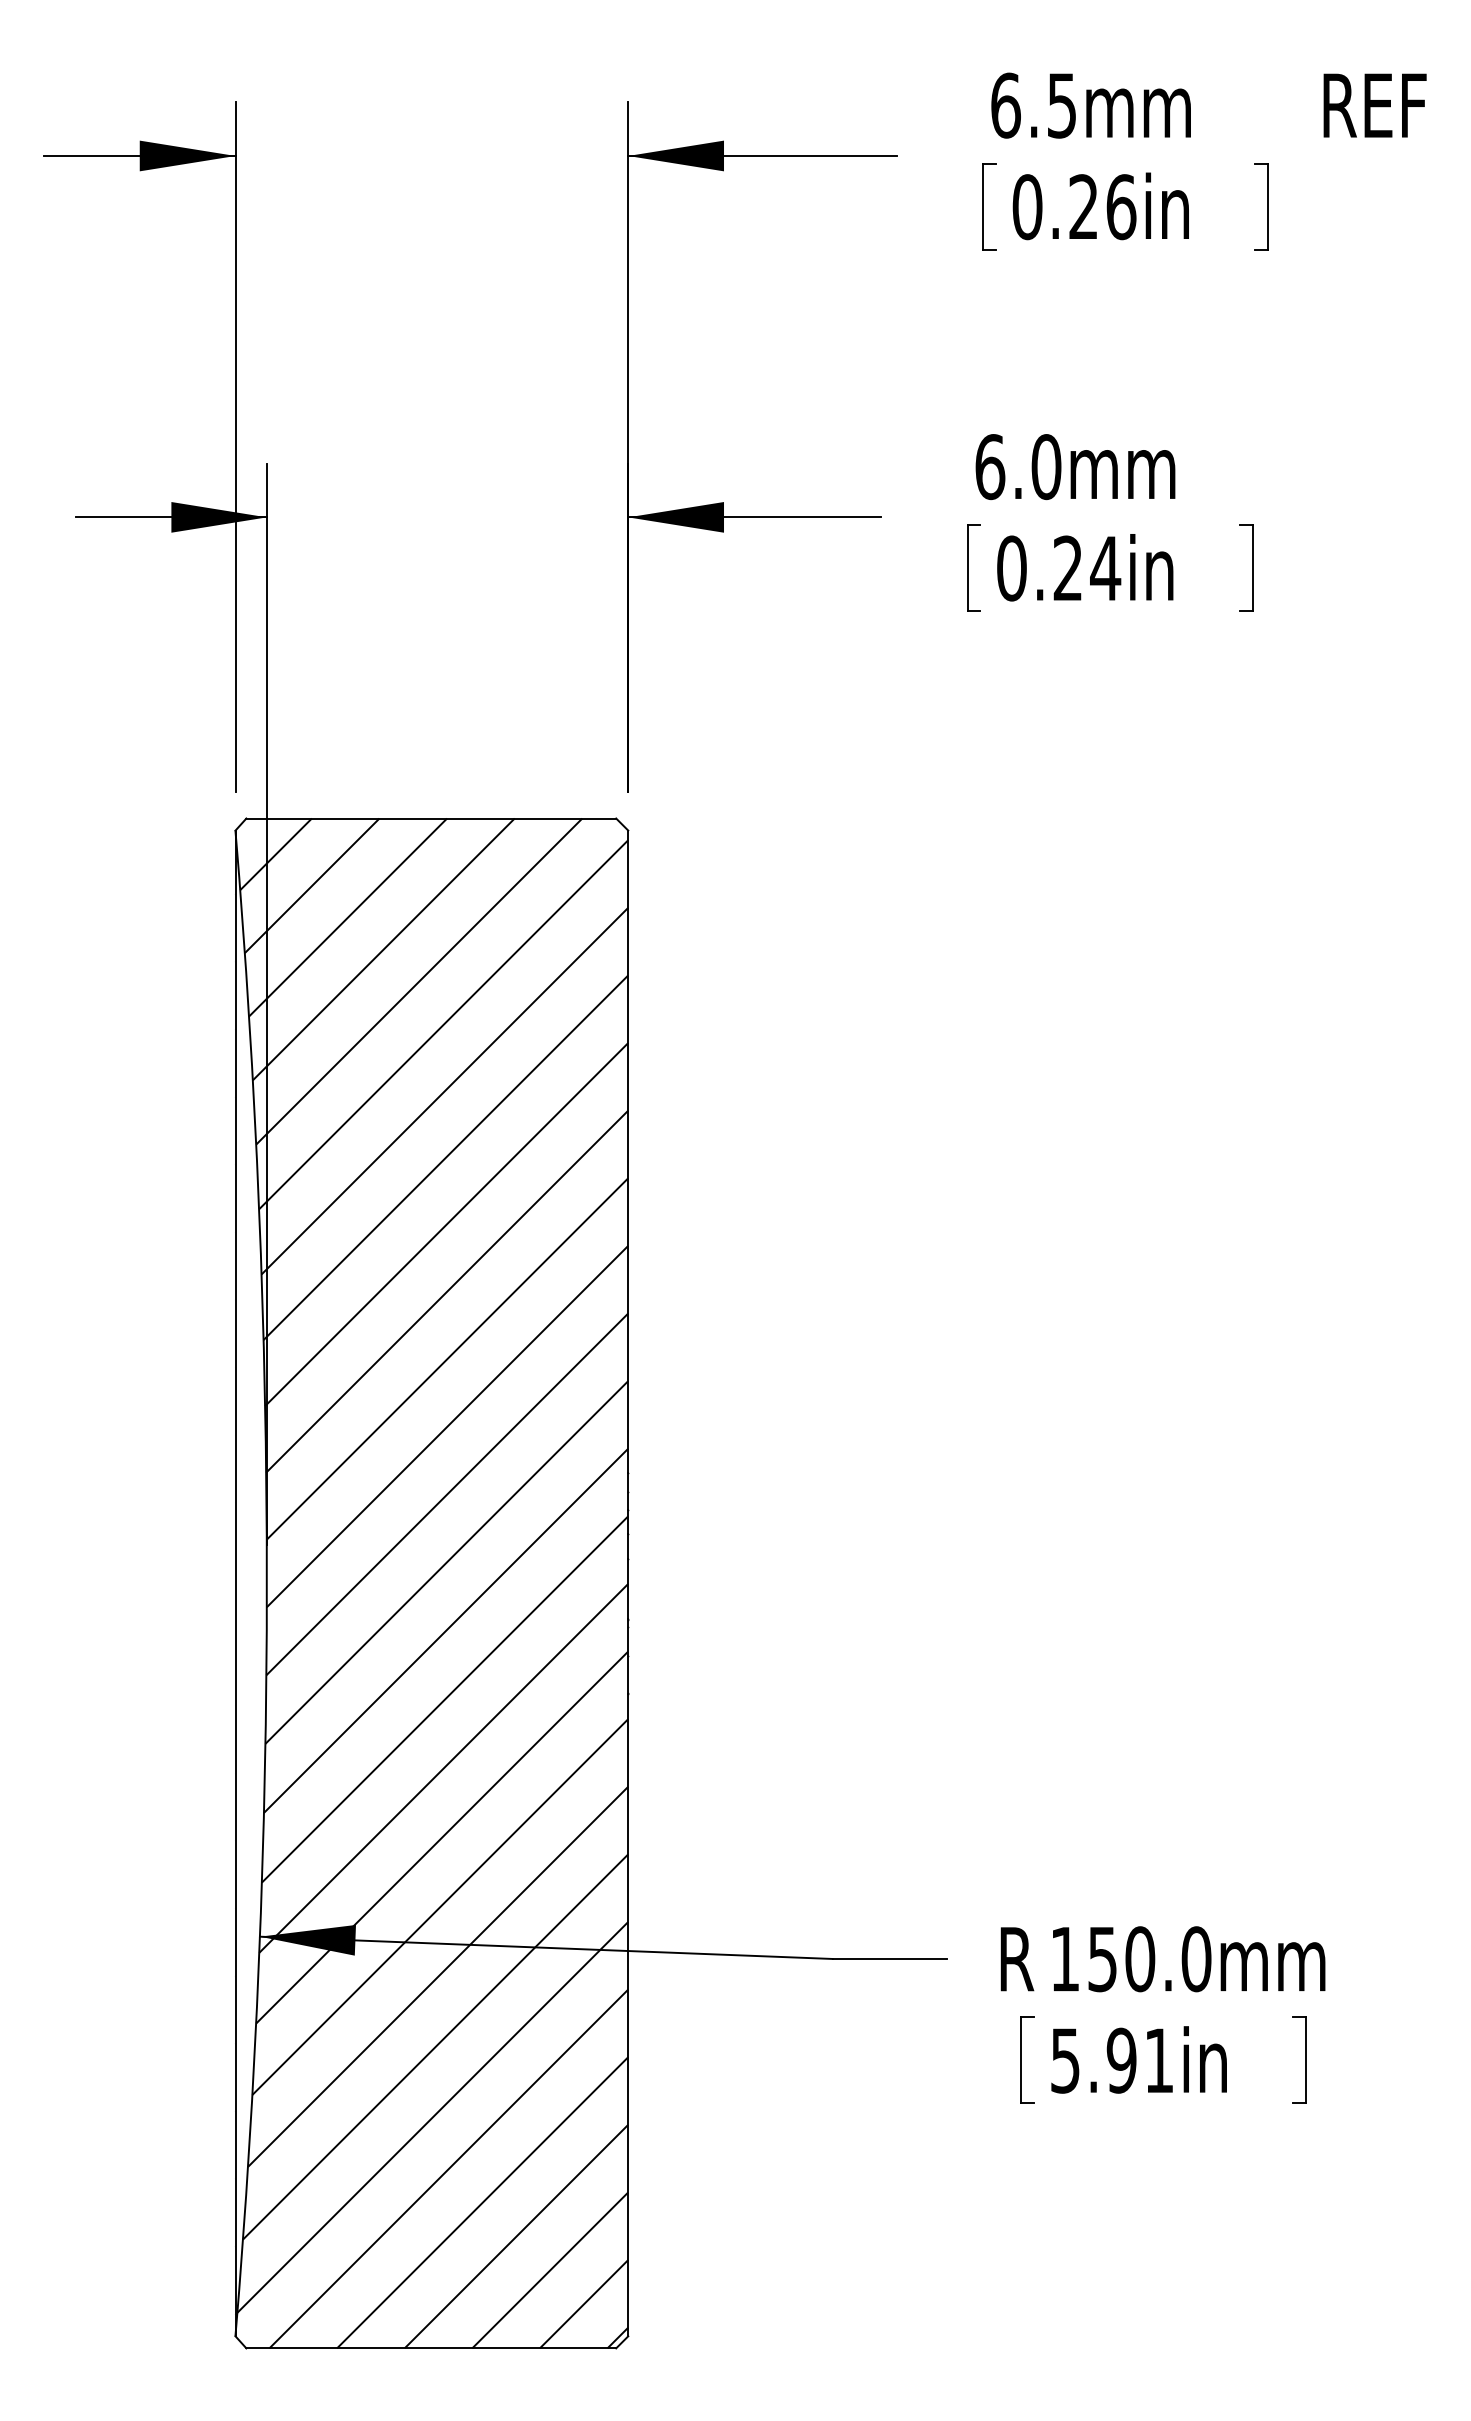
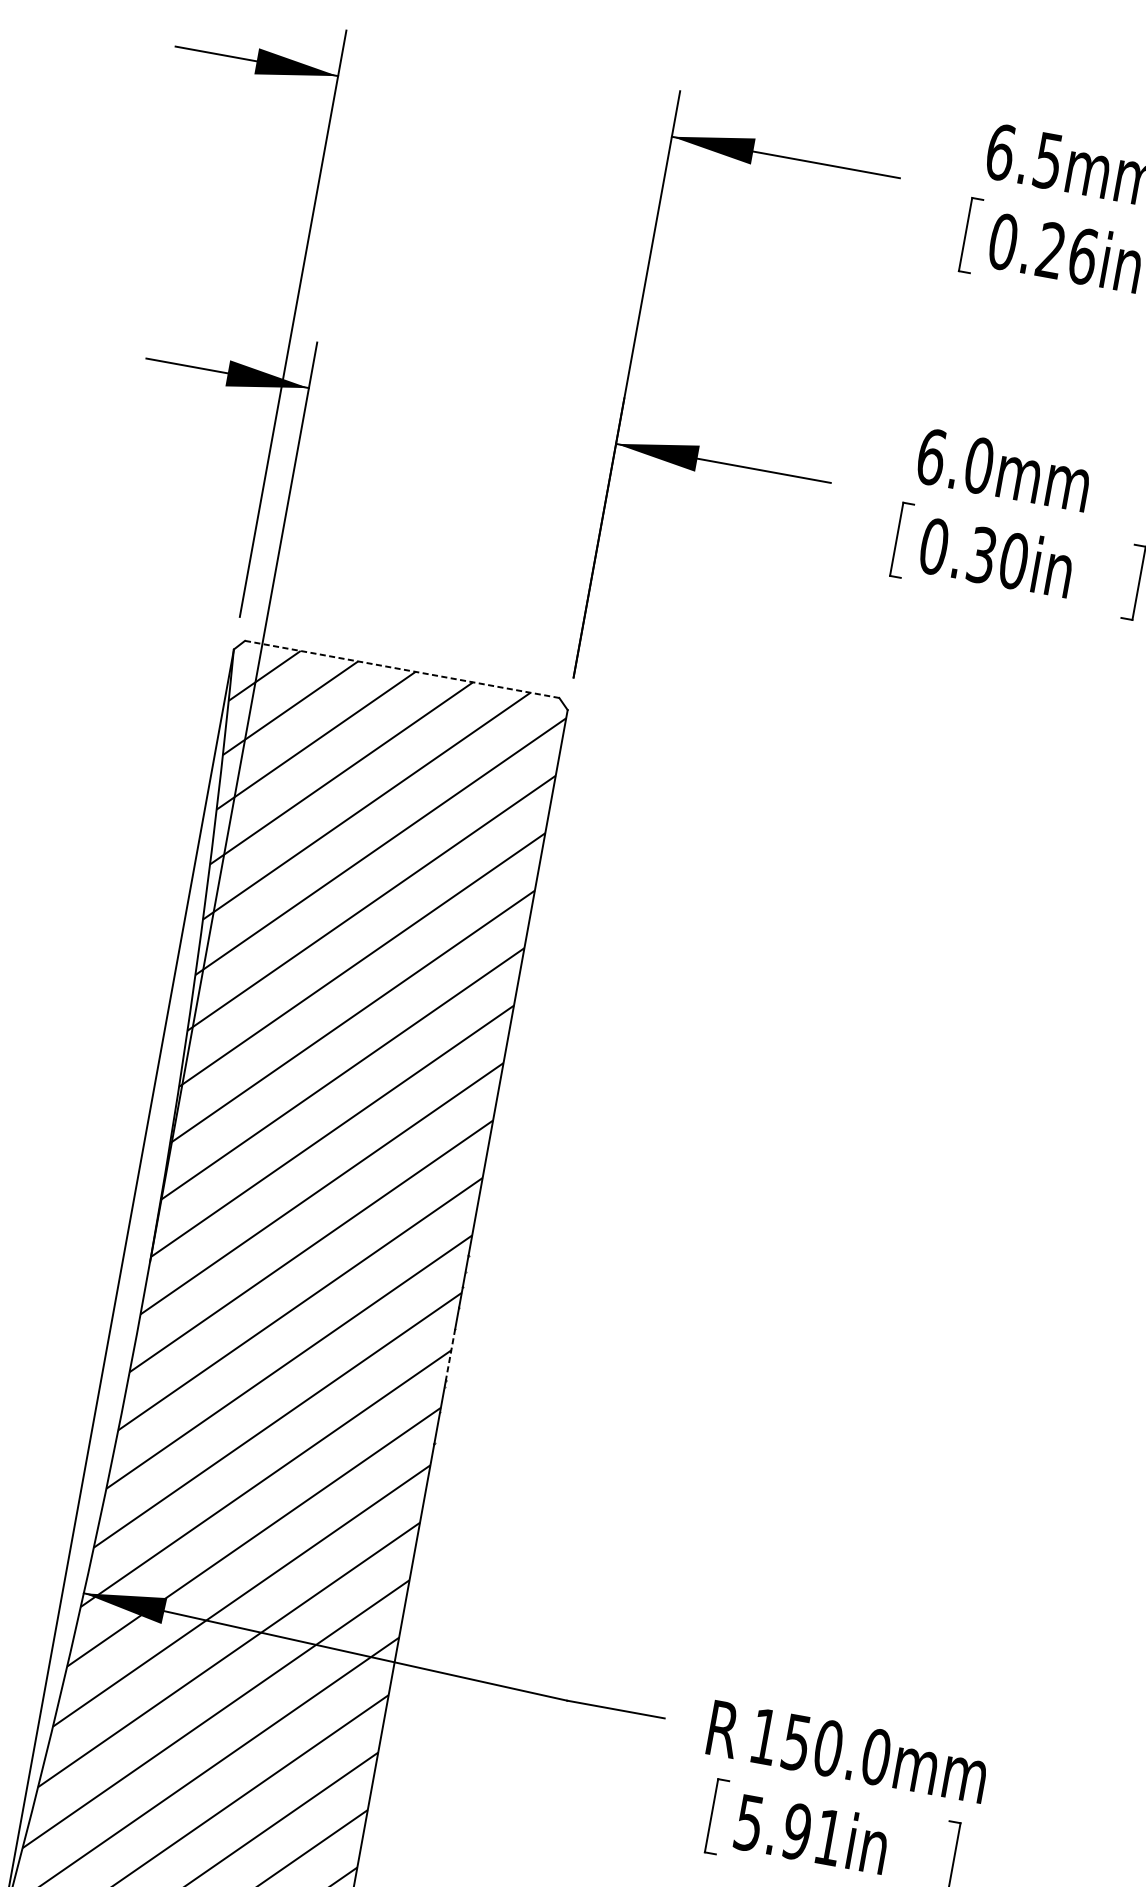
text: (1087, 568) -> (998, 558), 0.24in -> 0.30in
line: (431, 818) -> (402, 669), solid -> dashed
line: (628, 1589) -> (450, 1355), solid -> dashed

